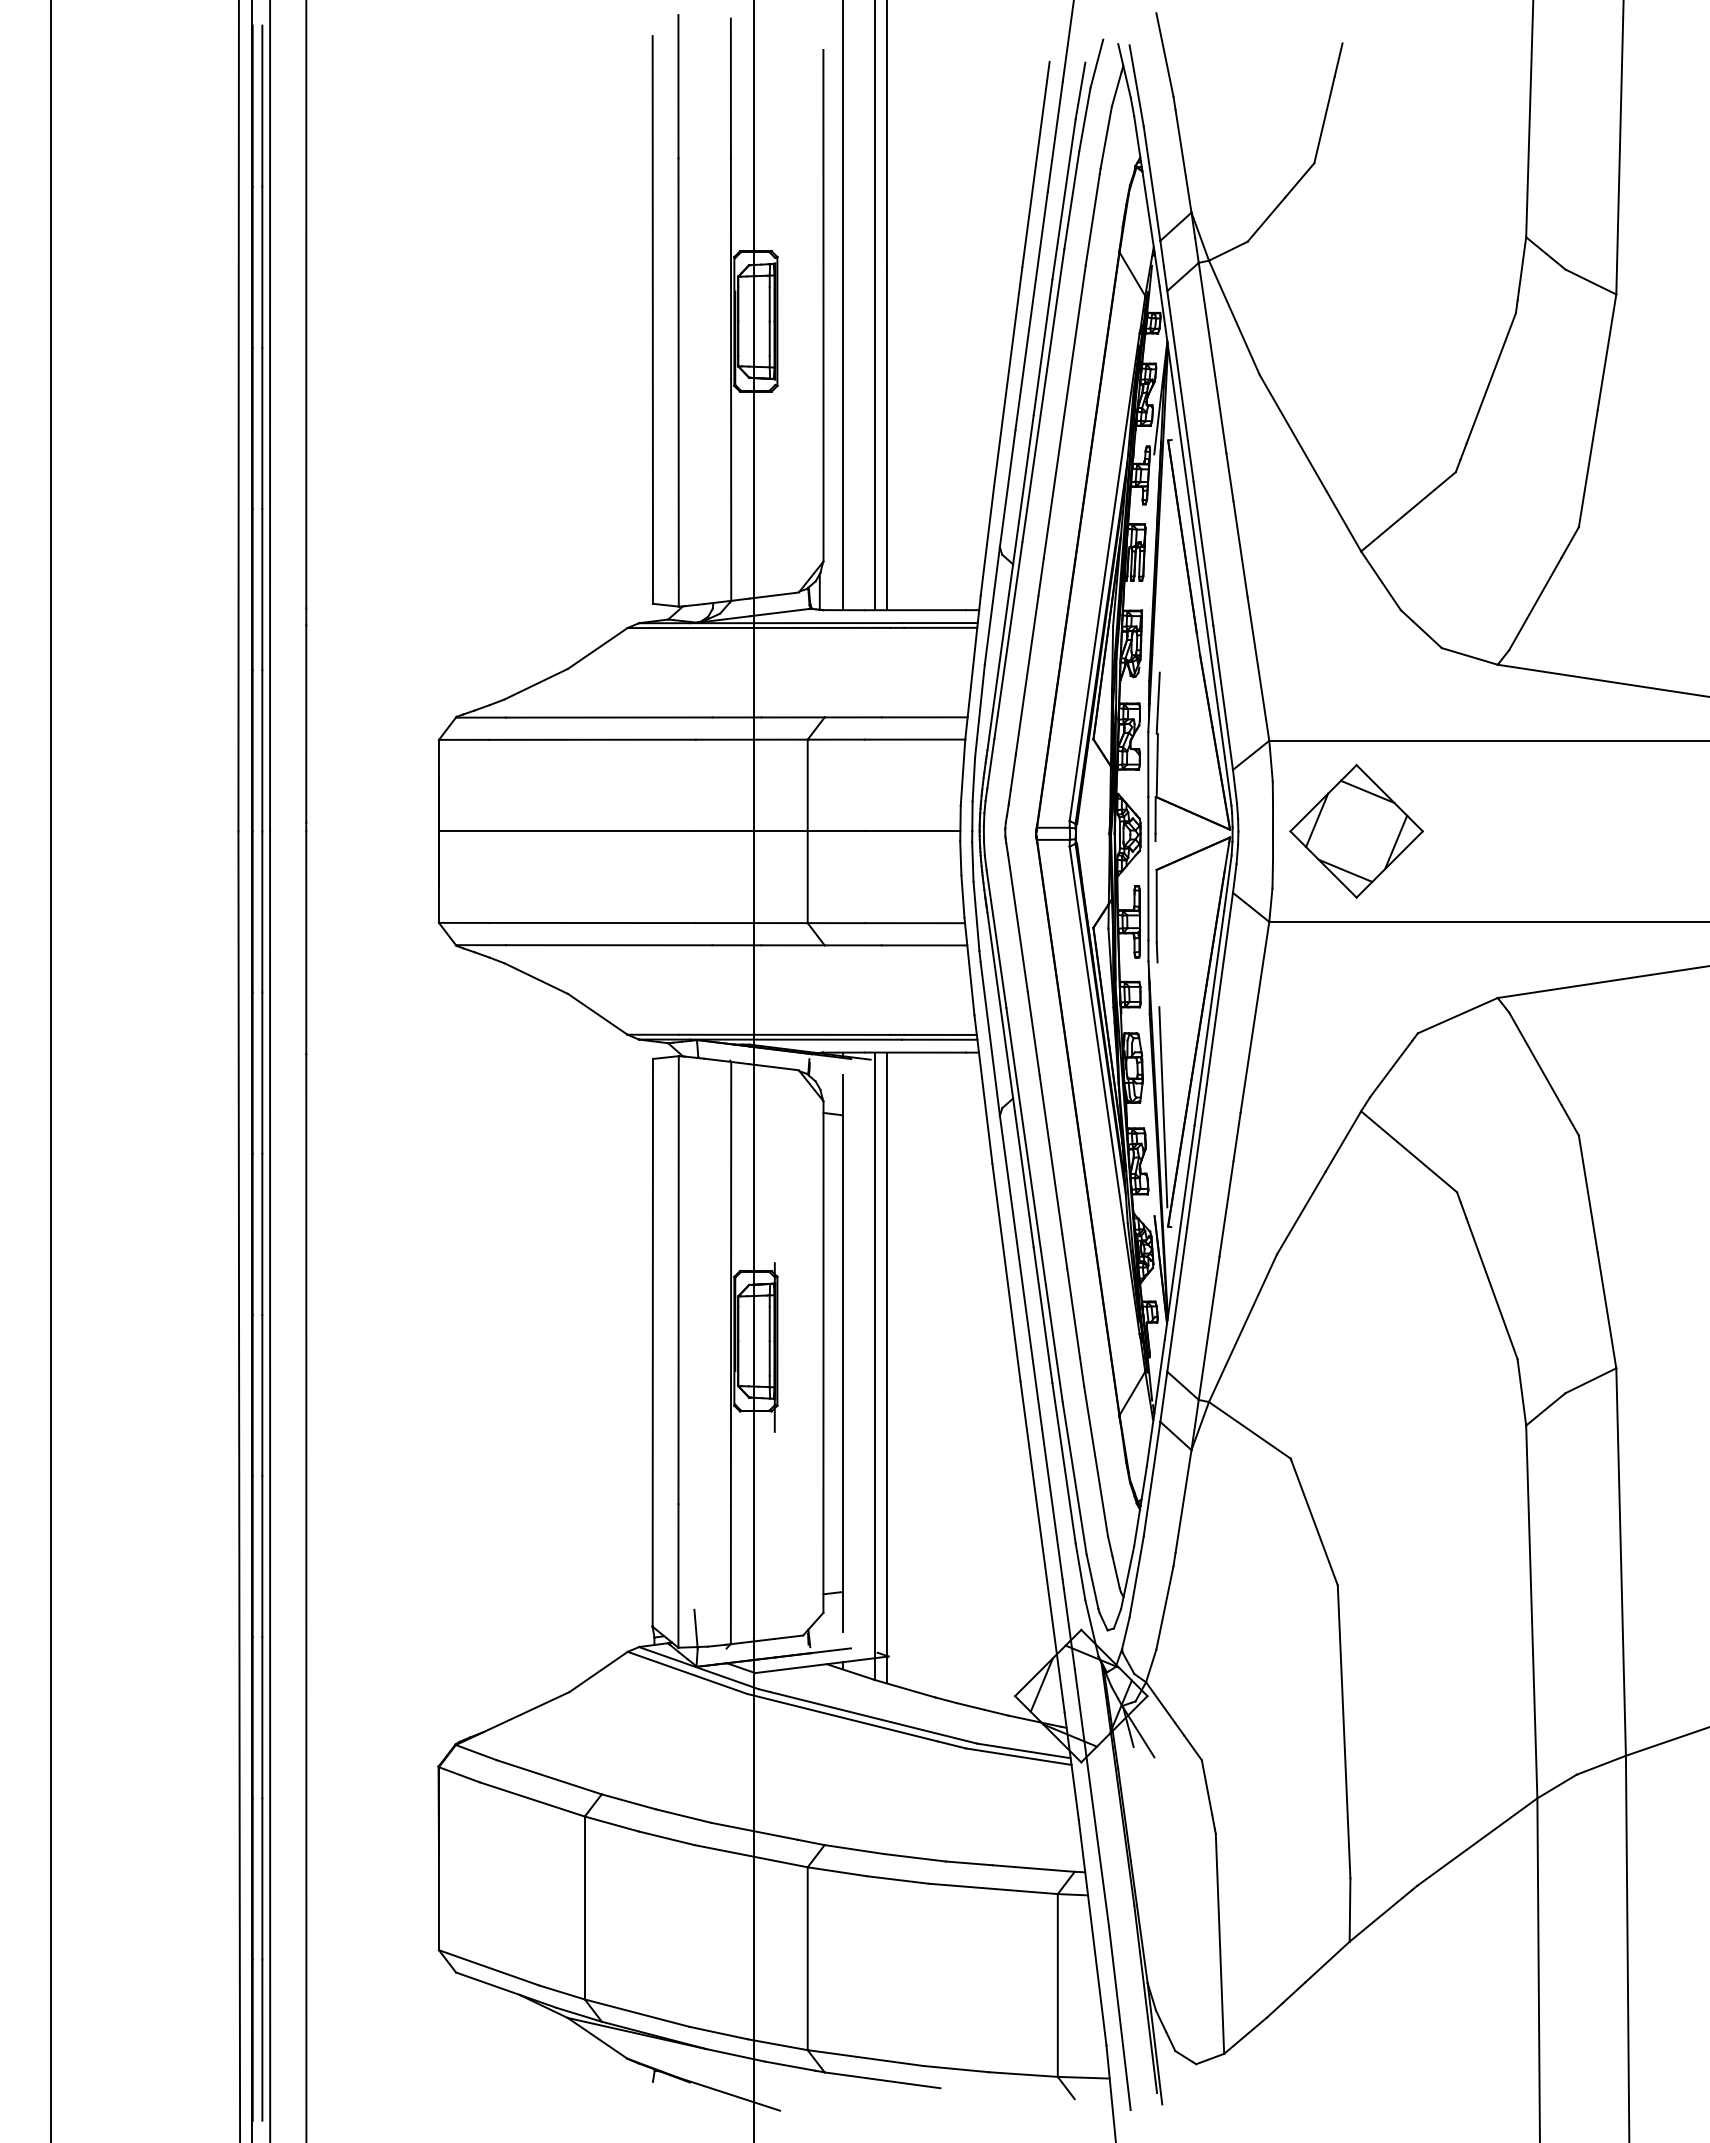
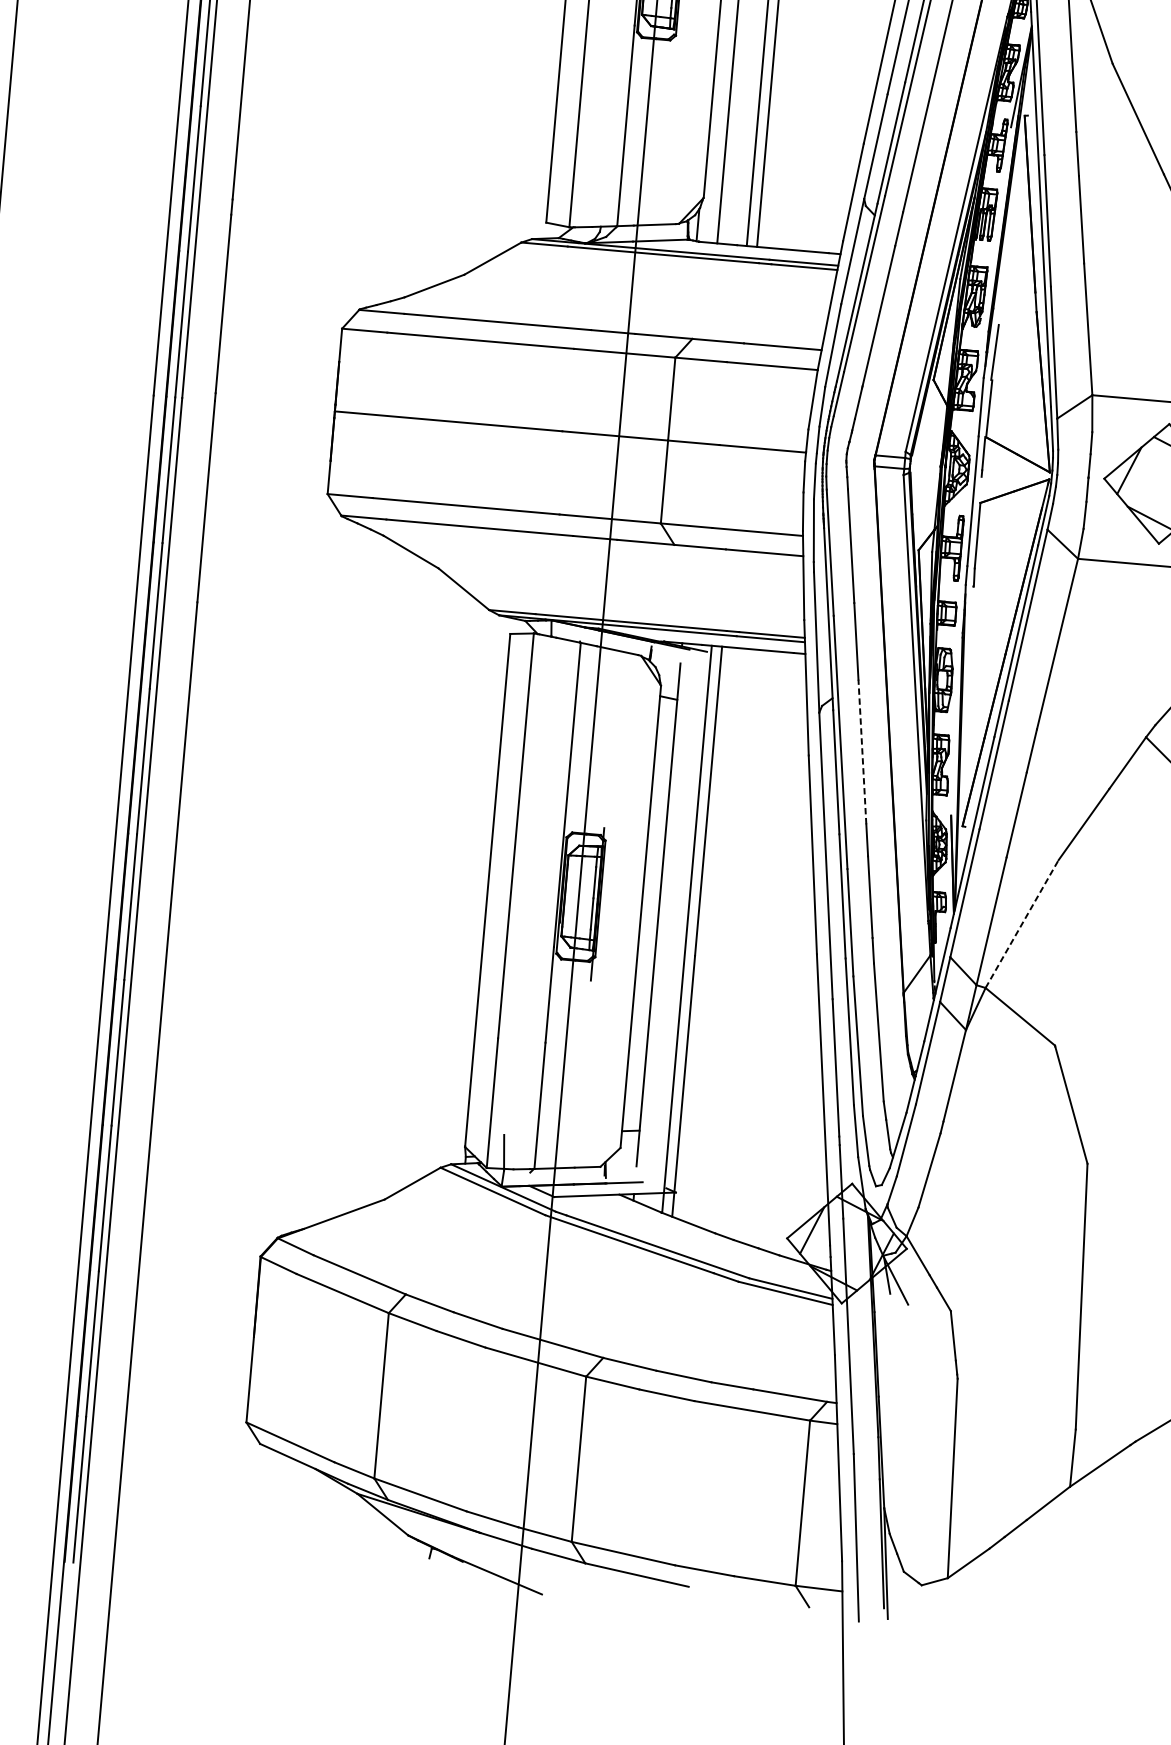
line: (1163, 1107) -> (967, 718), removed
line: (1051, 1154) -> (862, 751), solid -> dashed
line: (1243, 1327) -> (1022, 923), solid -> dashed

